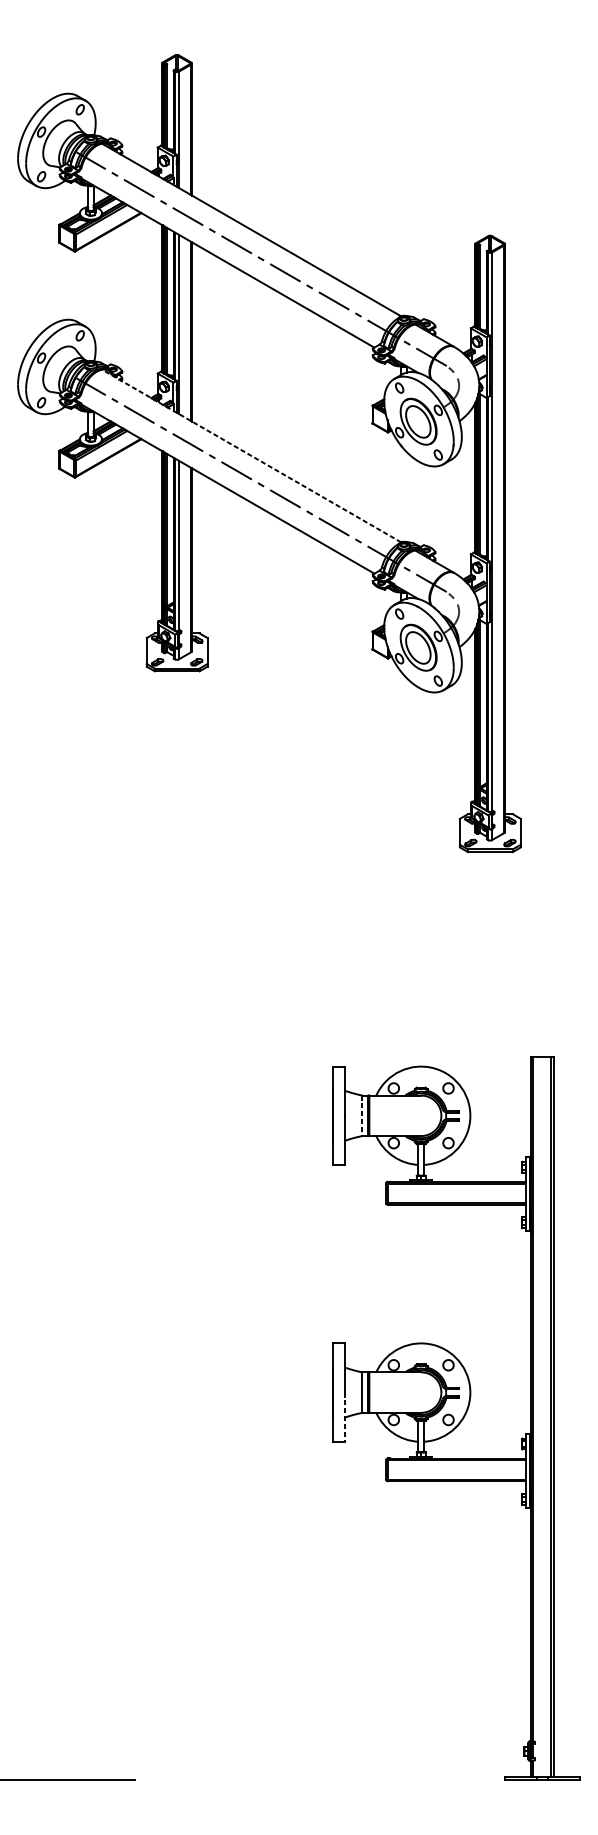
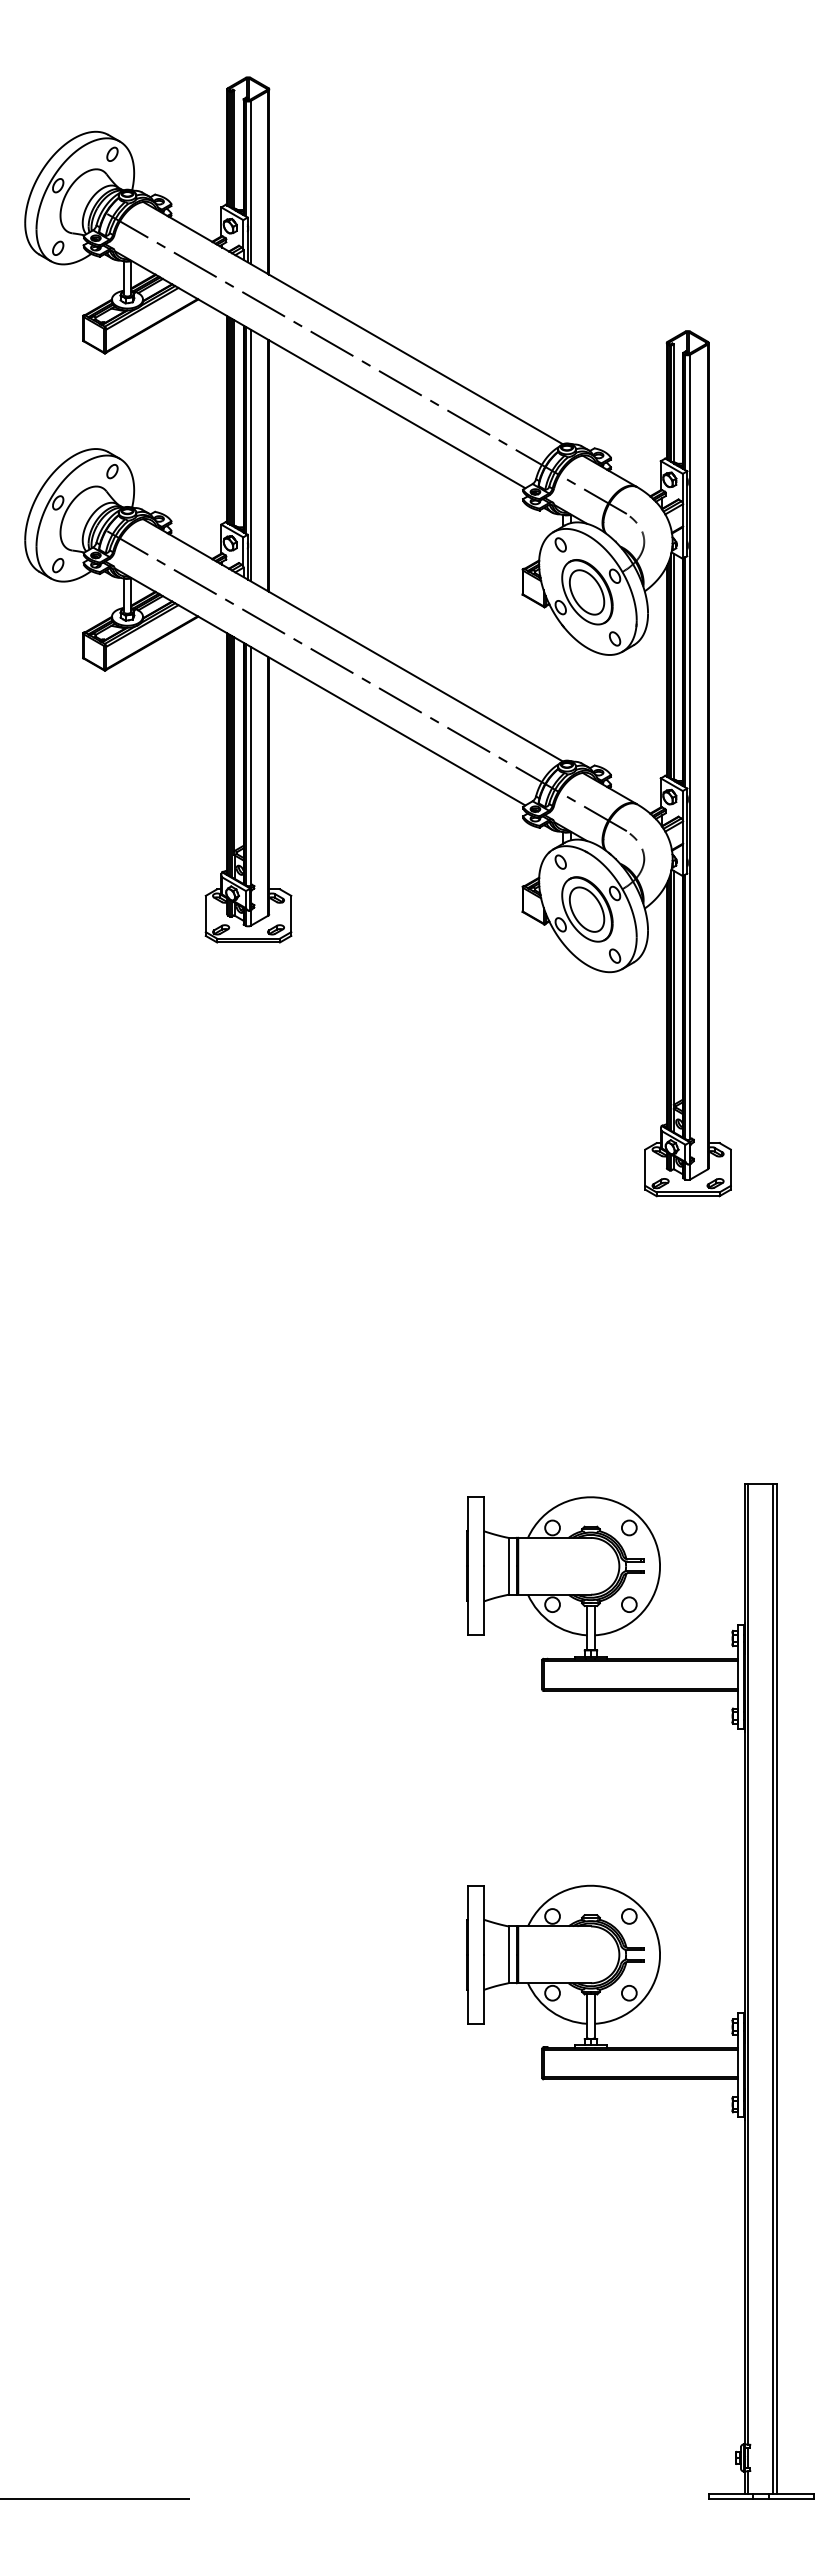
line: (251, 456) -> (352, 640), dashed -> solid
line: (362, 1115) -> (508, 1566), dashed -> solid
line: (344, 1417) -> (483, 1989), dashed -> solid

